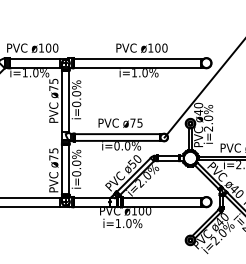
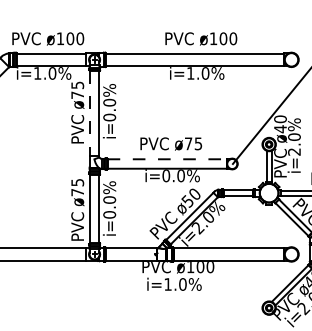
line: (62, 101) -> (89, 113), solid -> dashed
line: (118, 134) -> (168, 159), solid -> dashed

